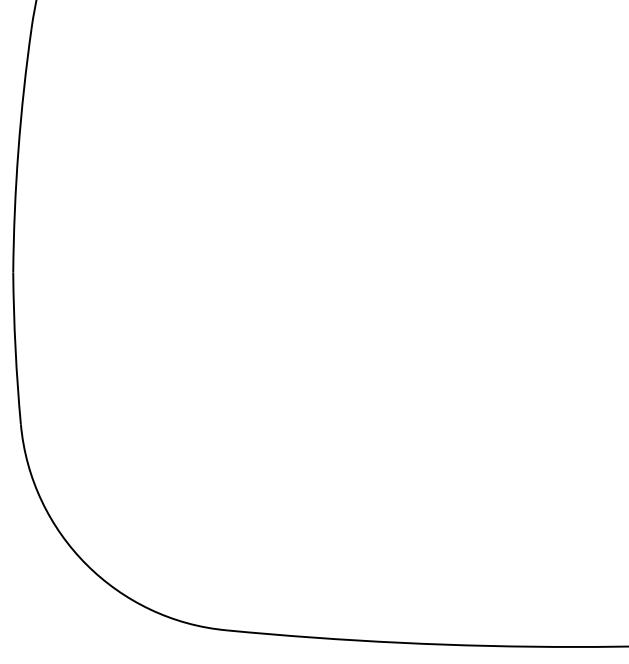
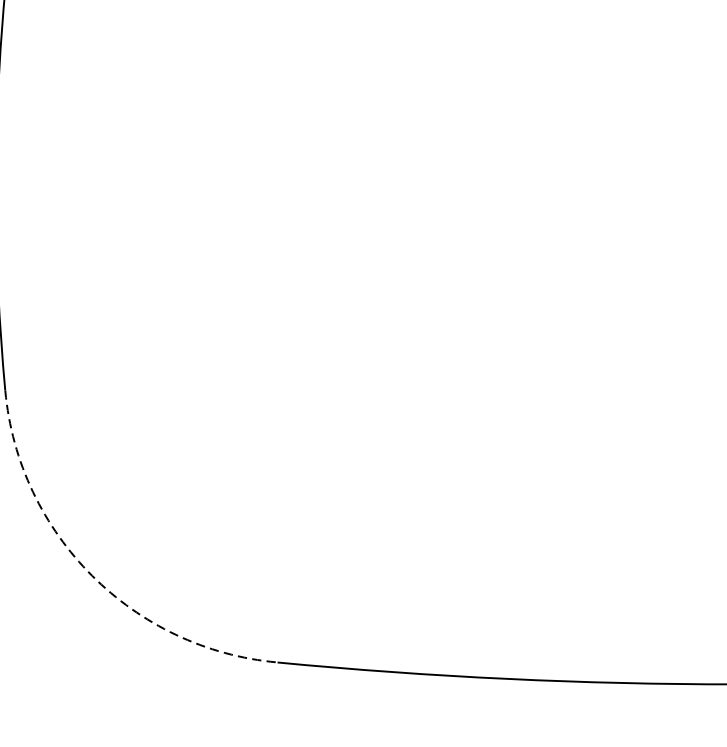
arc: (86, 564) -> (91, 575), solid -> dashed

